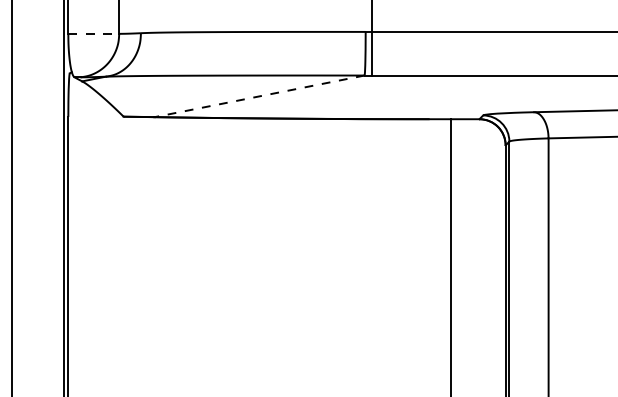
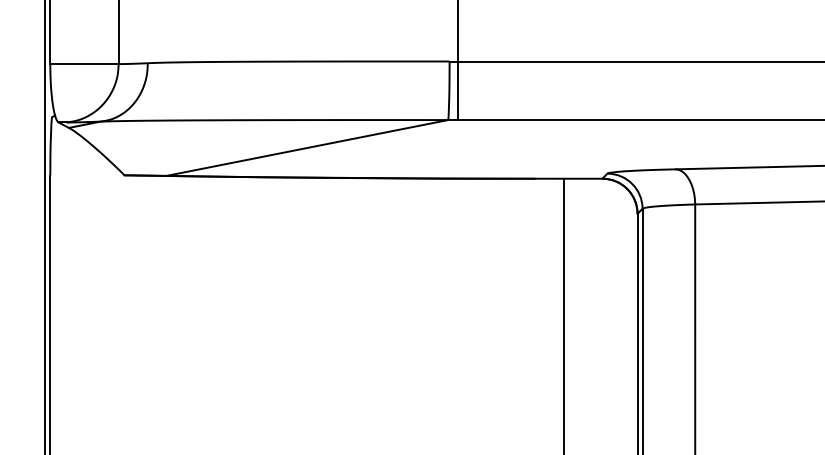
line: (94, 33) -> (85, 63), dashed -> solid
line: (259, 96) -> (307, 148), dashed -> solid

